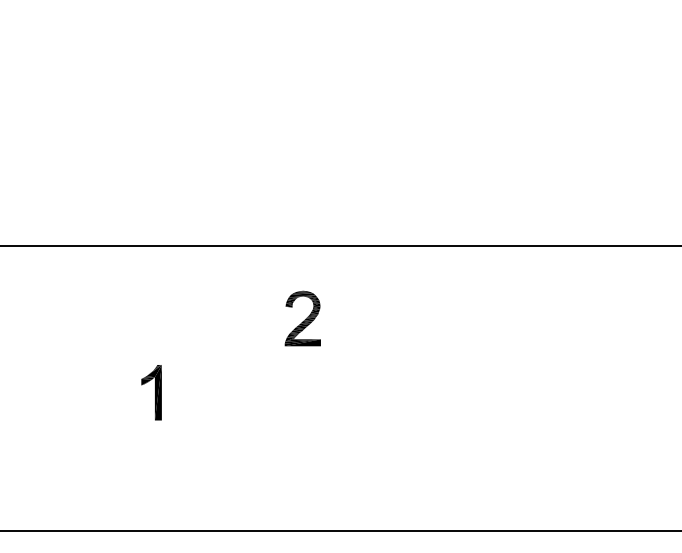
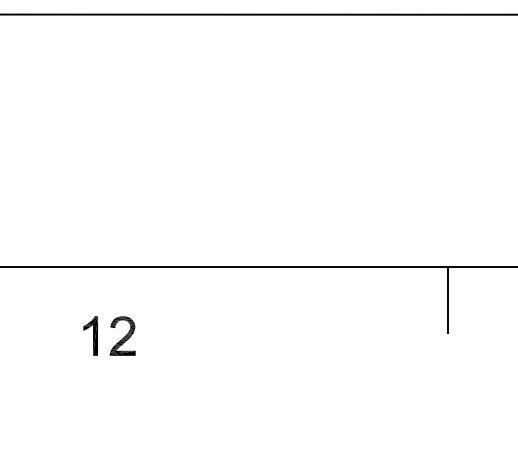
line: (652, 292) -> (448, 300), added
part: (302, 317) -> (122, 335), moved
part: (151, 392) -> (90, 335), moved

